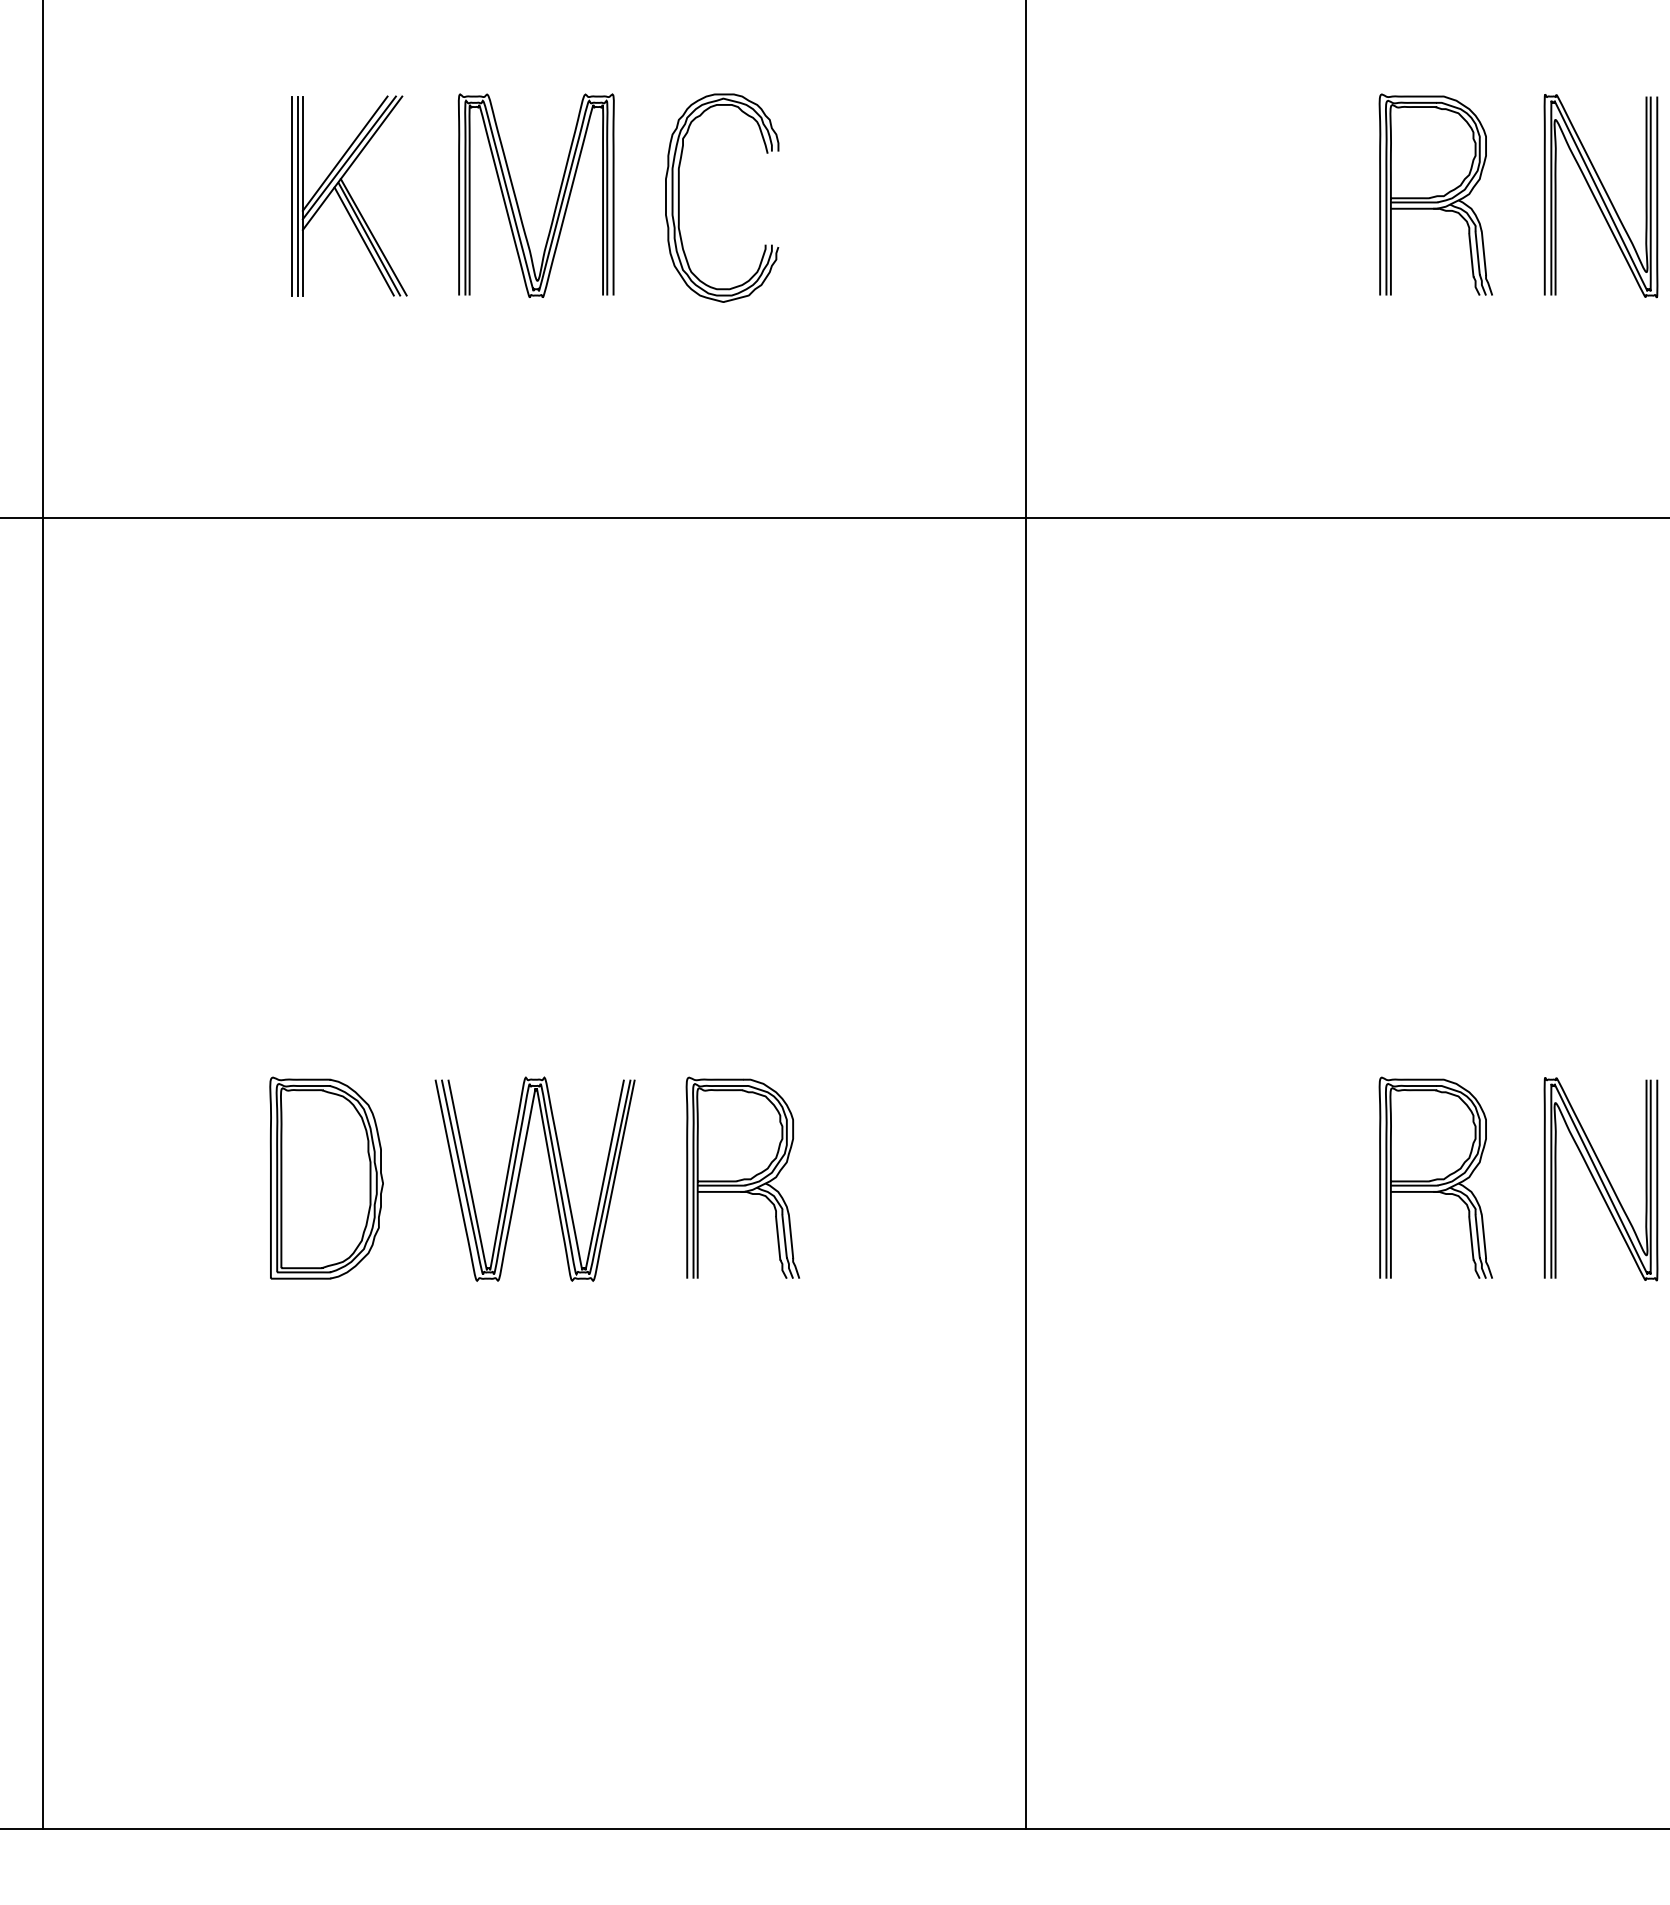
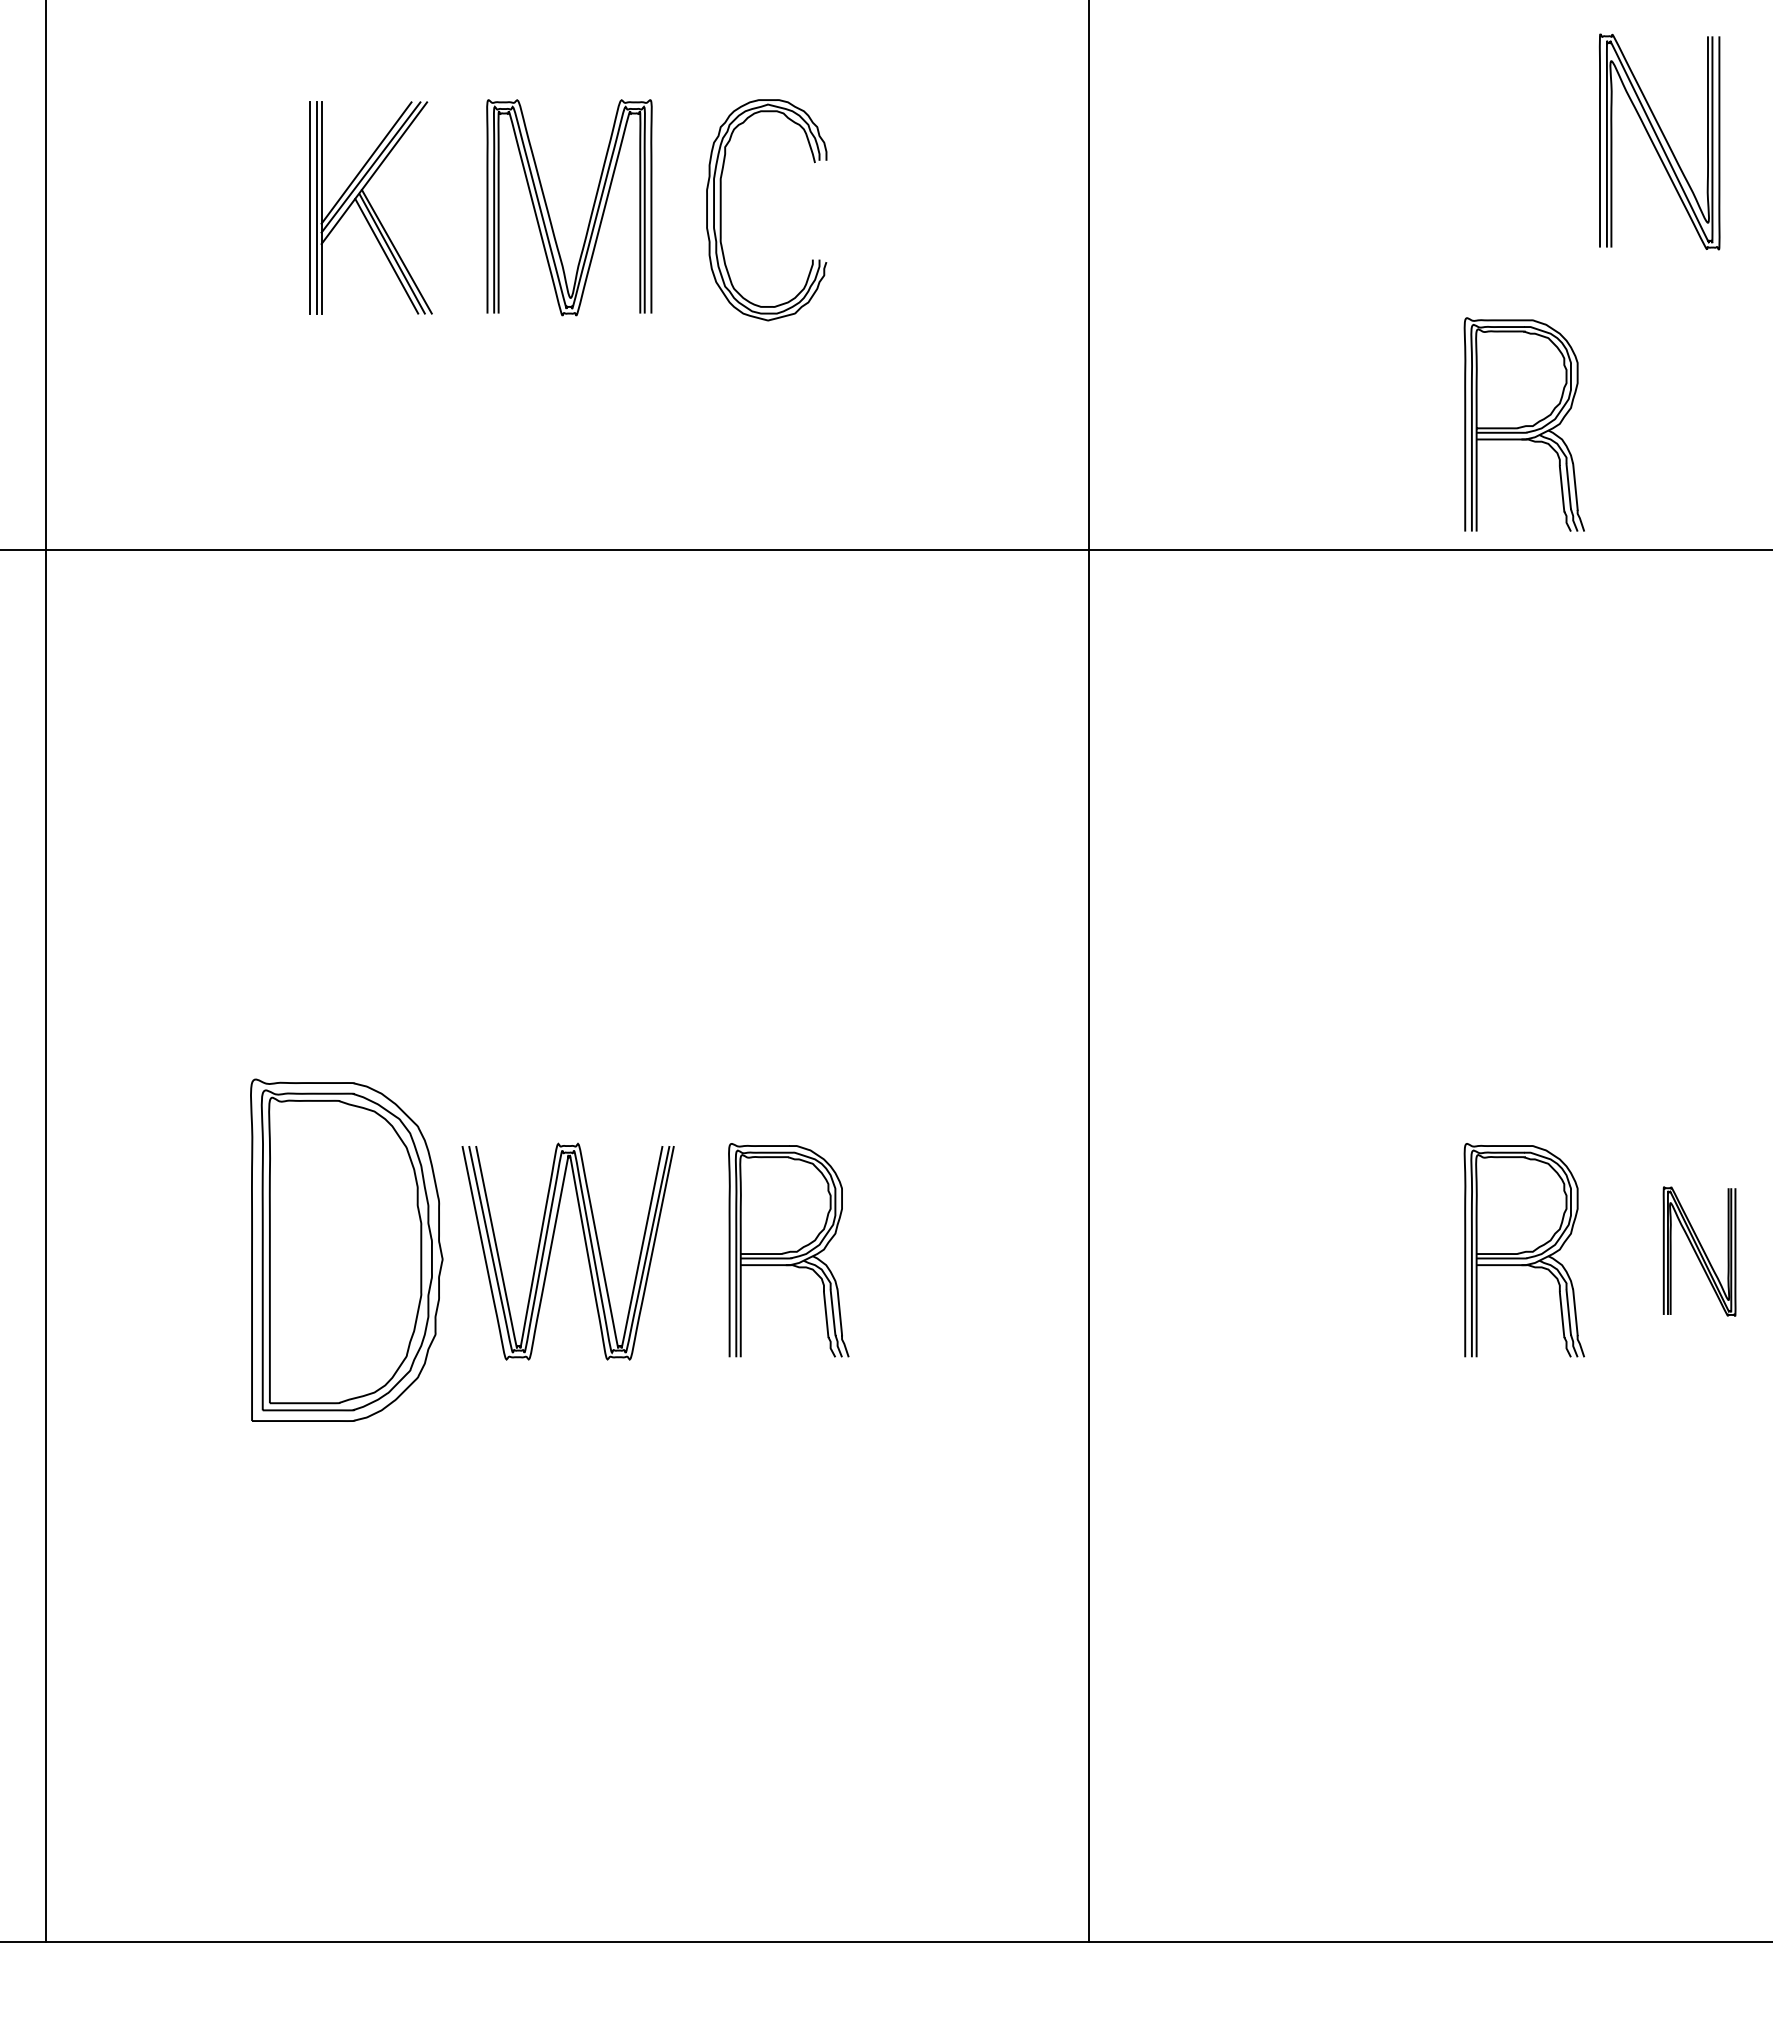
part: (1435, 194) -> (1523, 424), moved
part: (1600, 195) -> (1659, 141), moved
part: (326, 1178) -> (346, 1250), size x1.6
part: (1600, 1179) -> (1699, 1251), size x0.6

